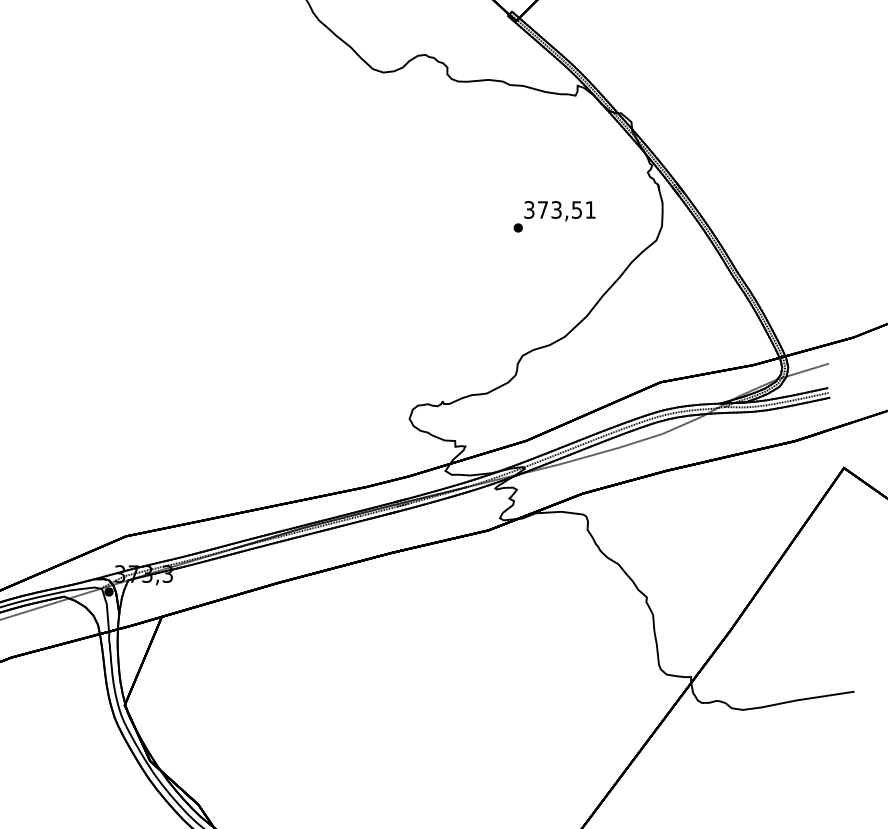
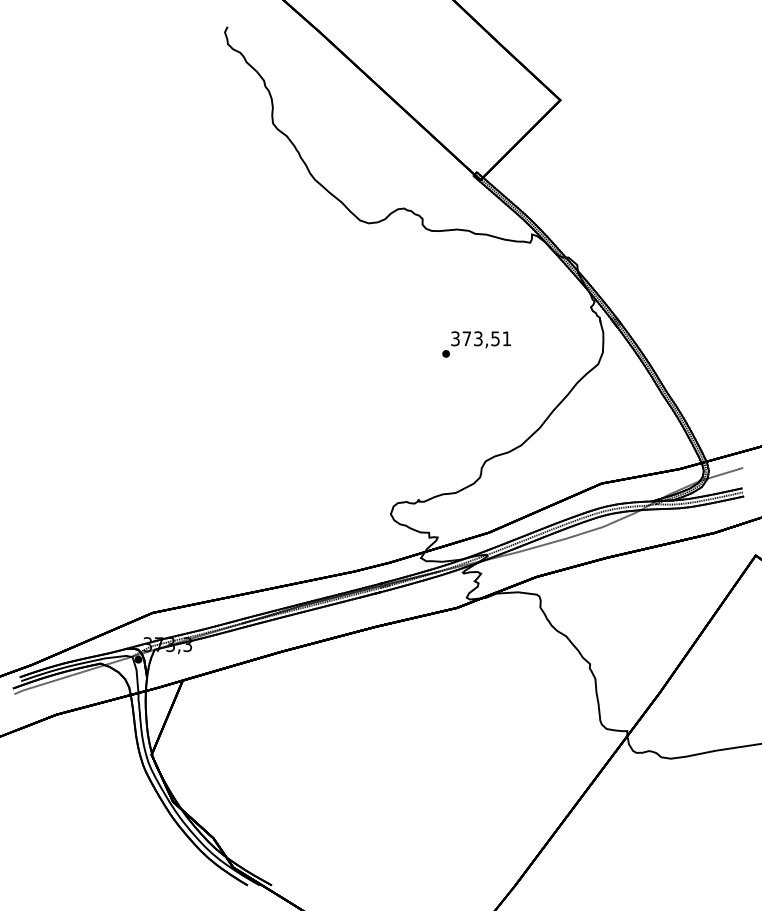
text: (554, 216) -> (476, 344), moved

